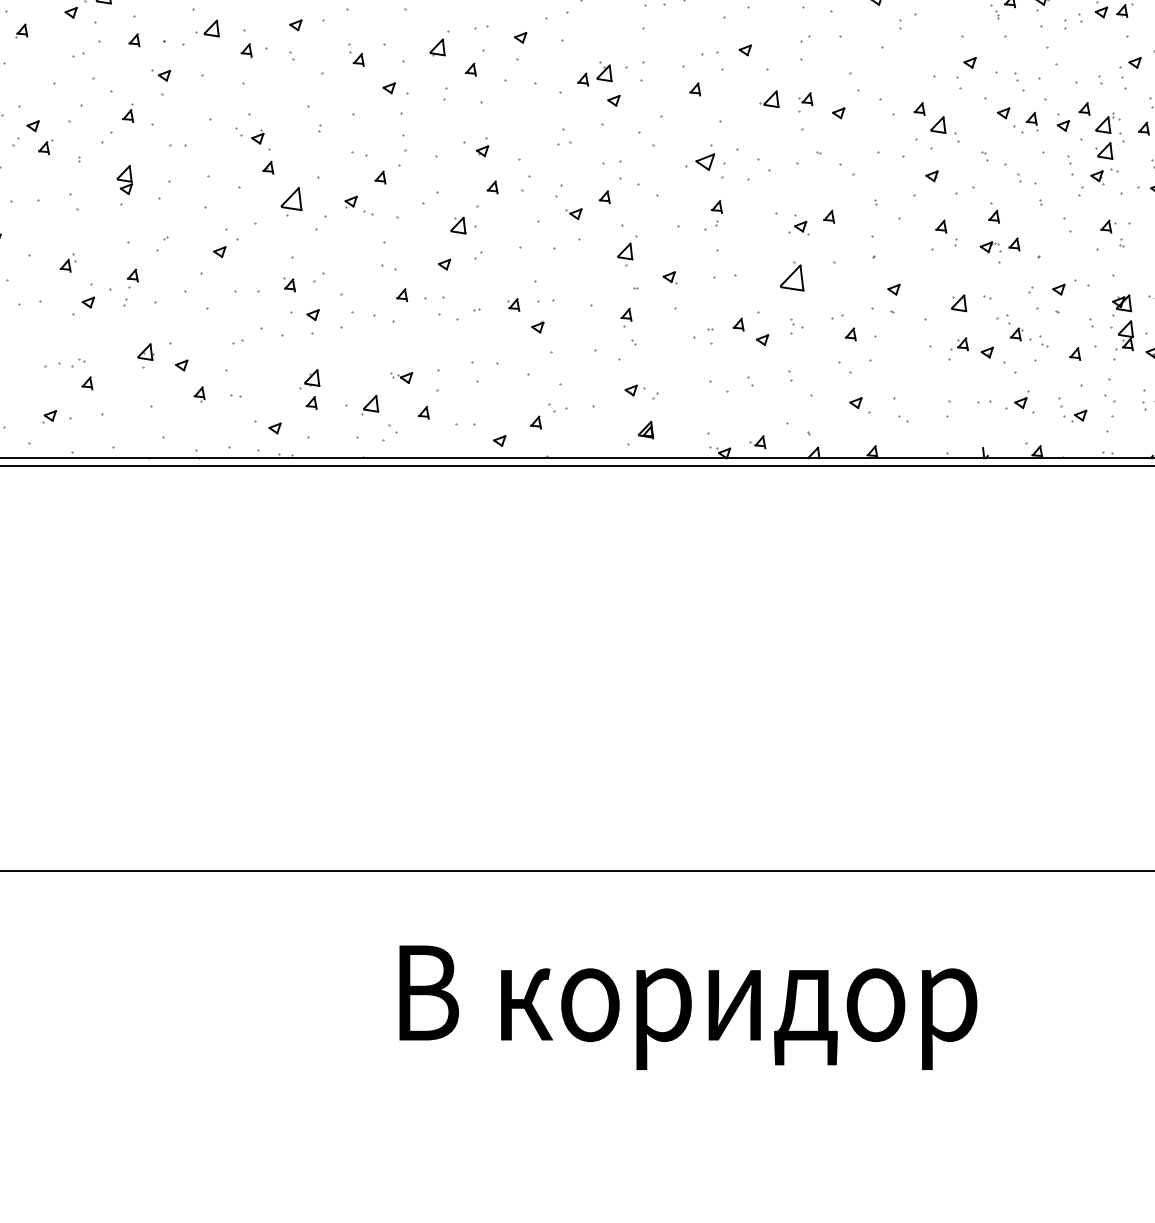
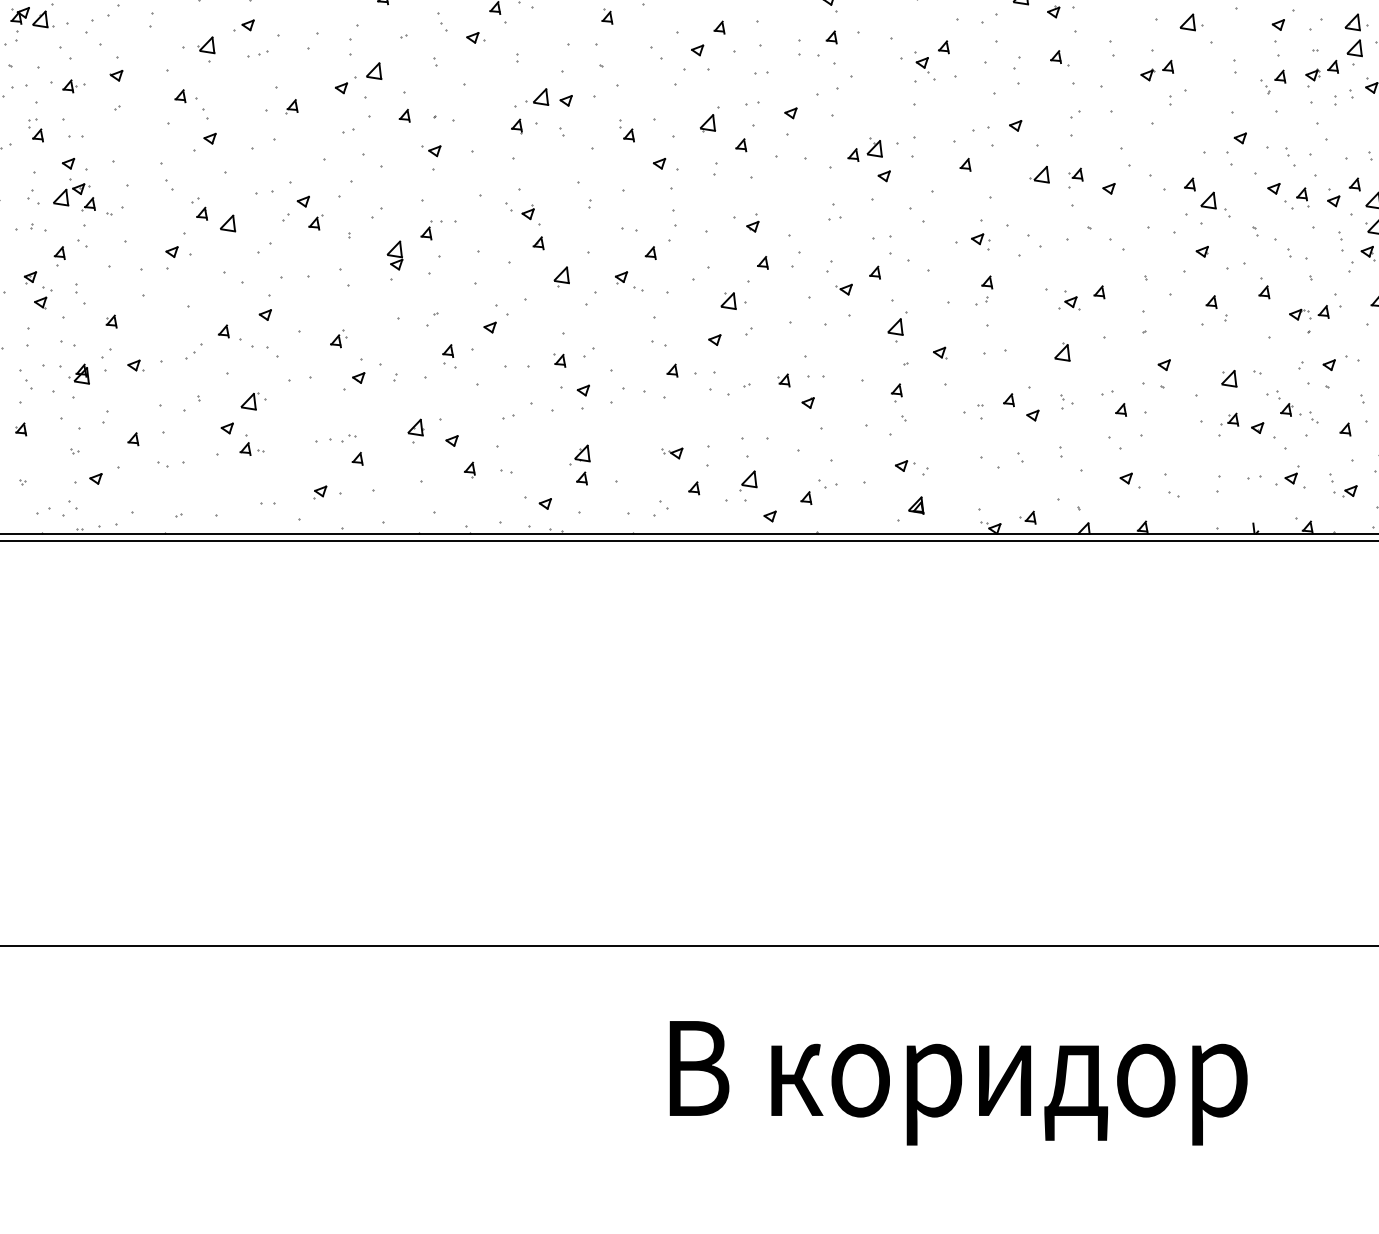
part: (208, 28) -> (537, 96), moved
part: (128, 113) -> (426, 230), moved
part: (710, 166) -> (980, 241), size x0.62
part: (291, 201) -> (561, 276), size x0.71
part: (1000, 245) -> (1309, 312), moved
part: (792, 276) -> (1062, 351), size x0.62
part: (133, 279) -> (448, 354), moved
part: (370, 405) -> (748, 480), moved

